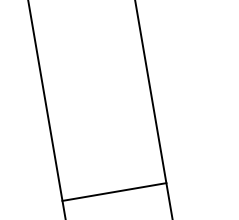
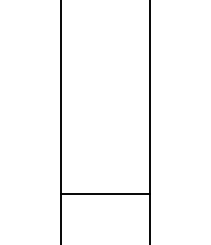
line: (113, 192) -> (104, 193), moved

